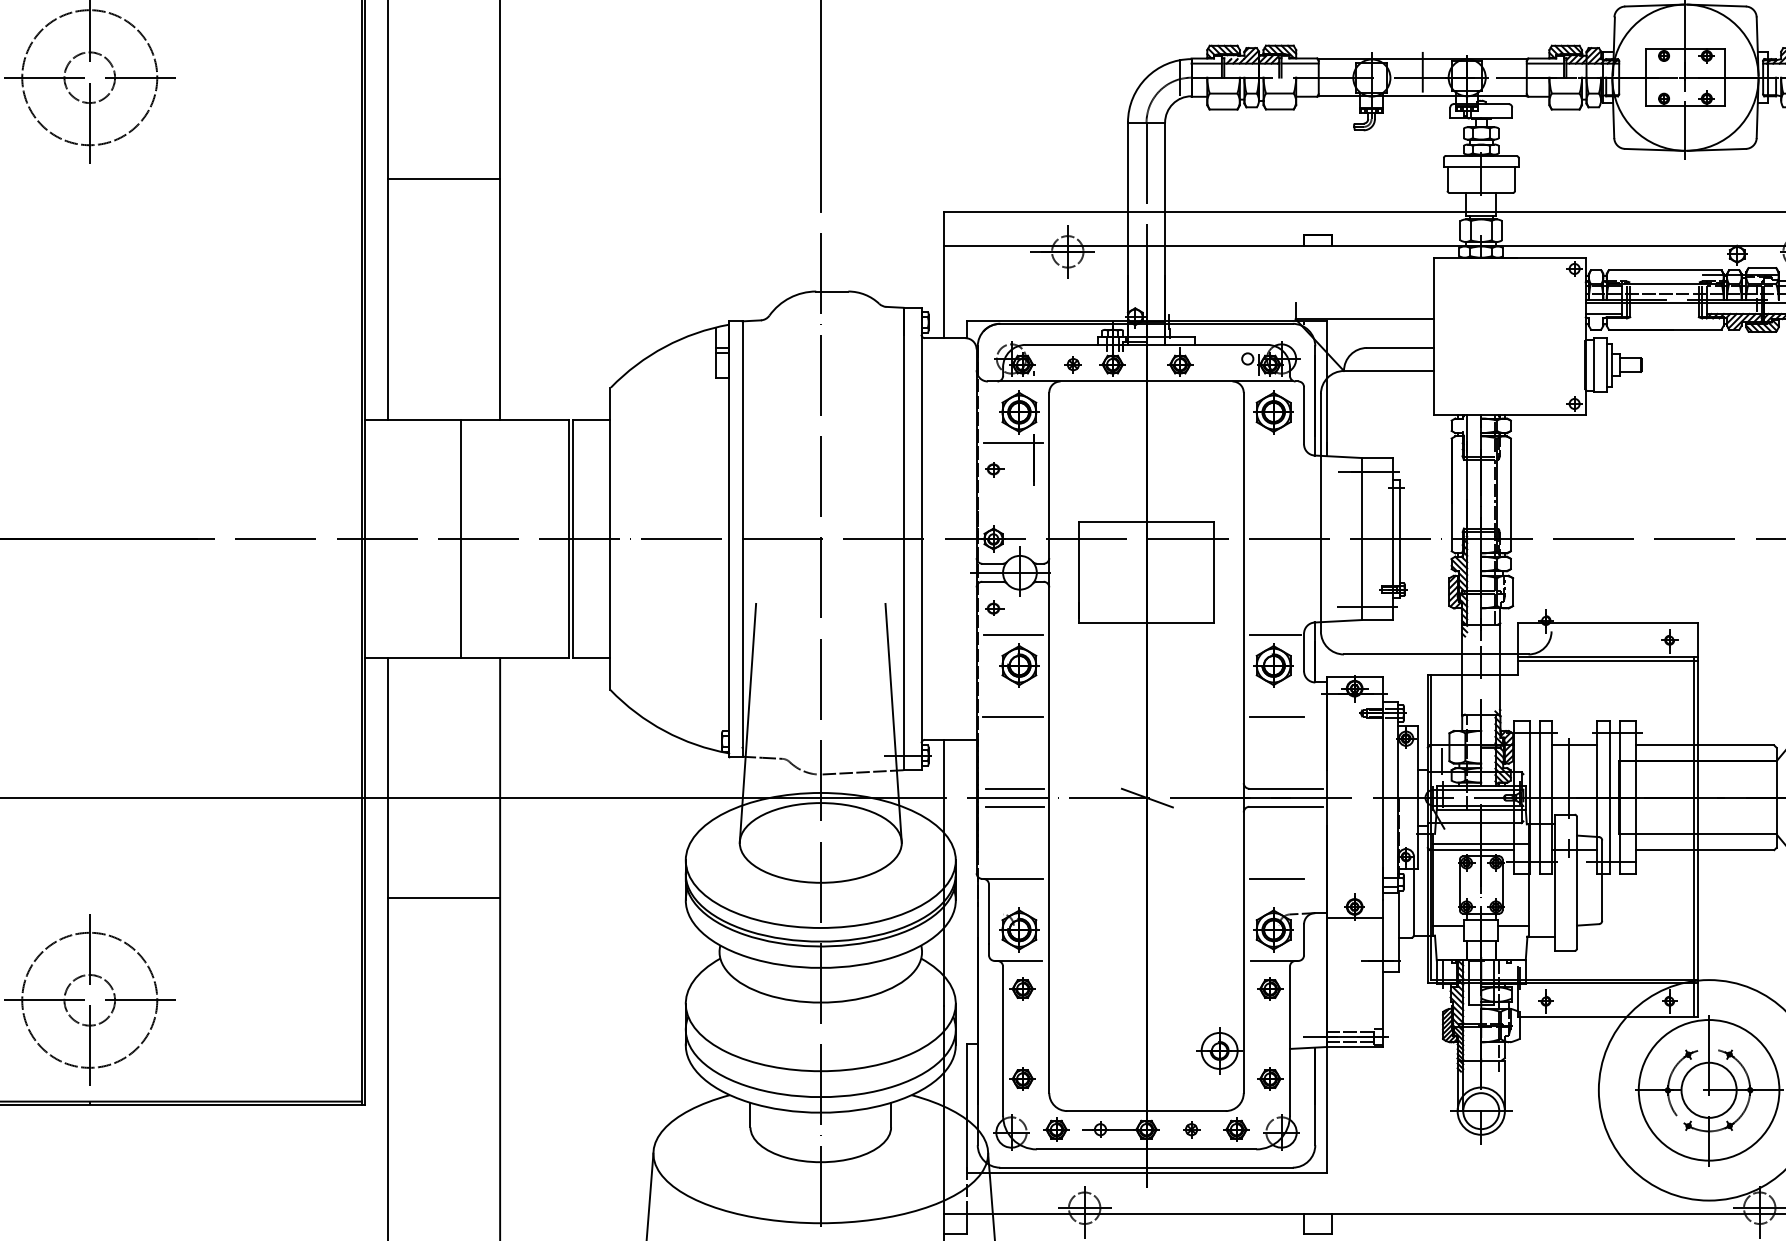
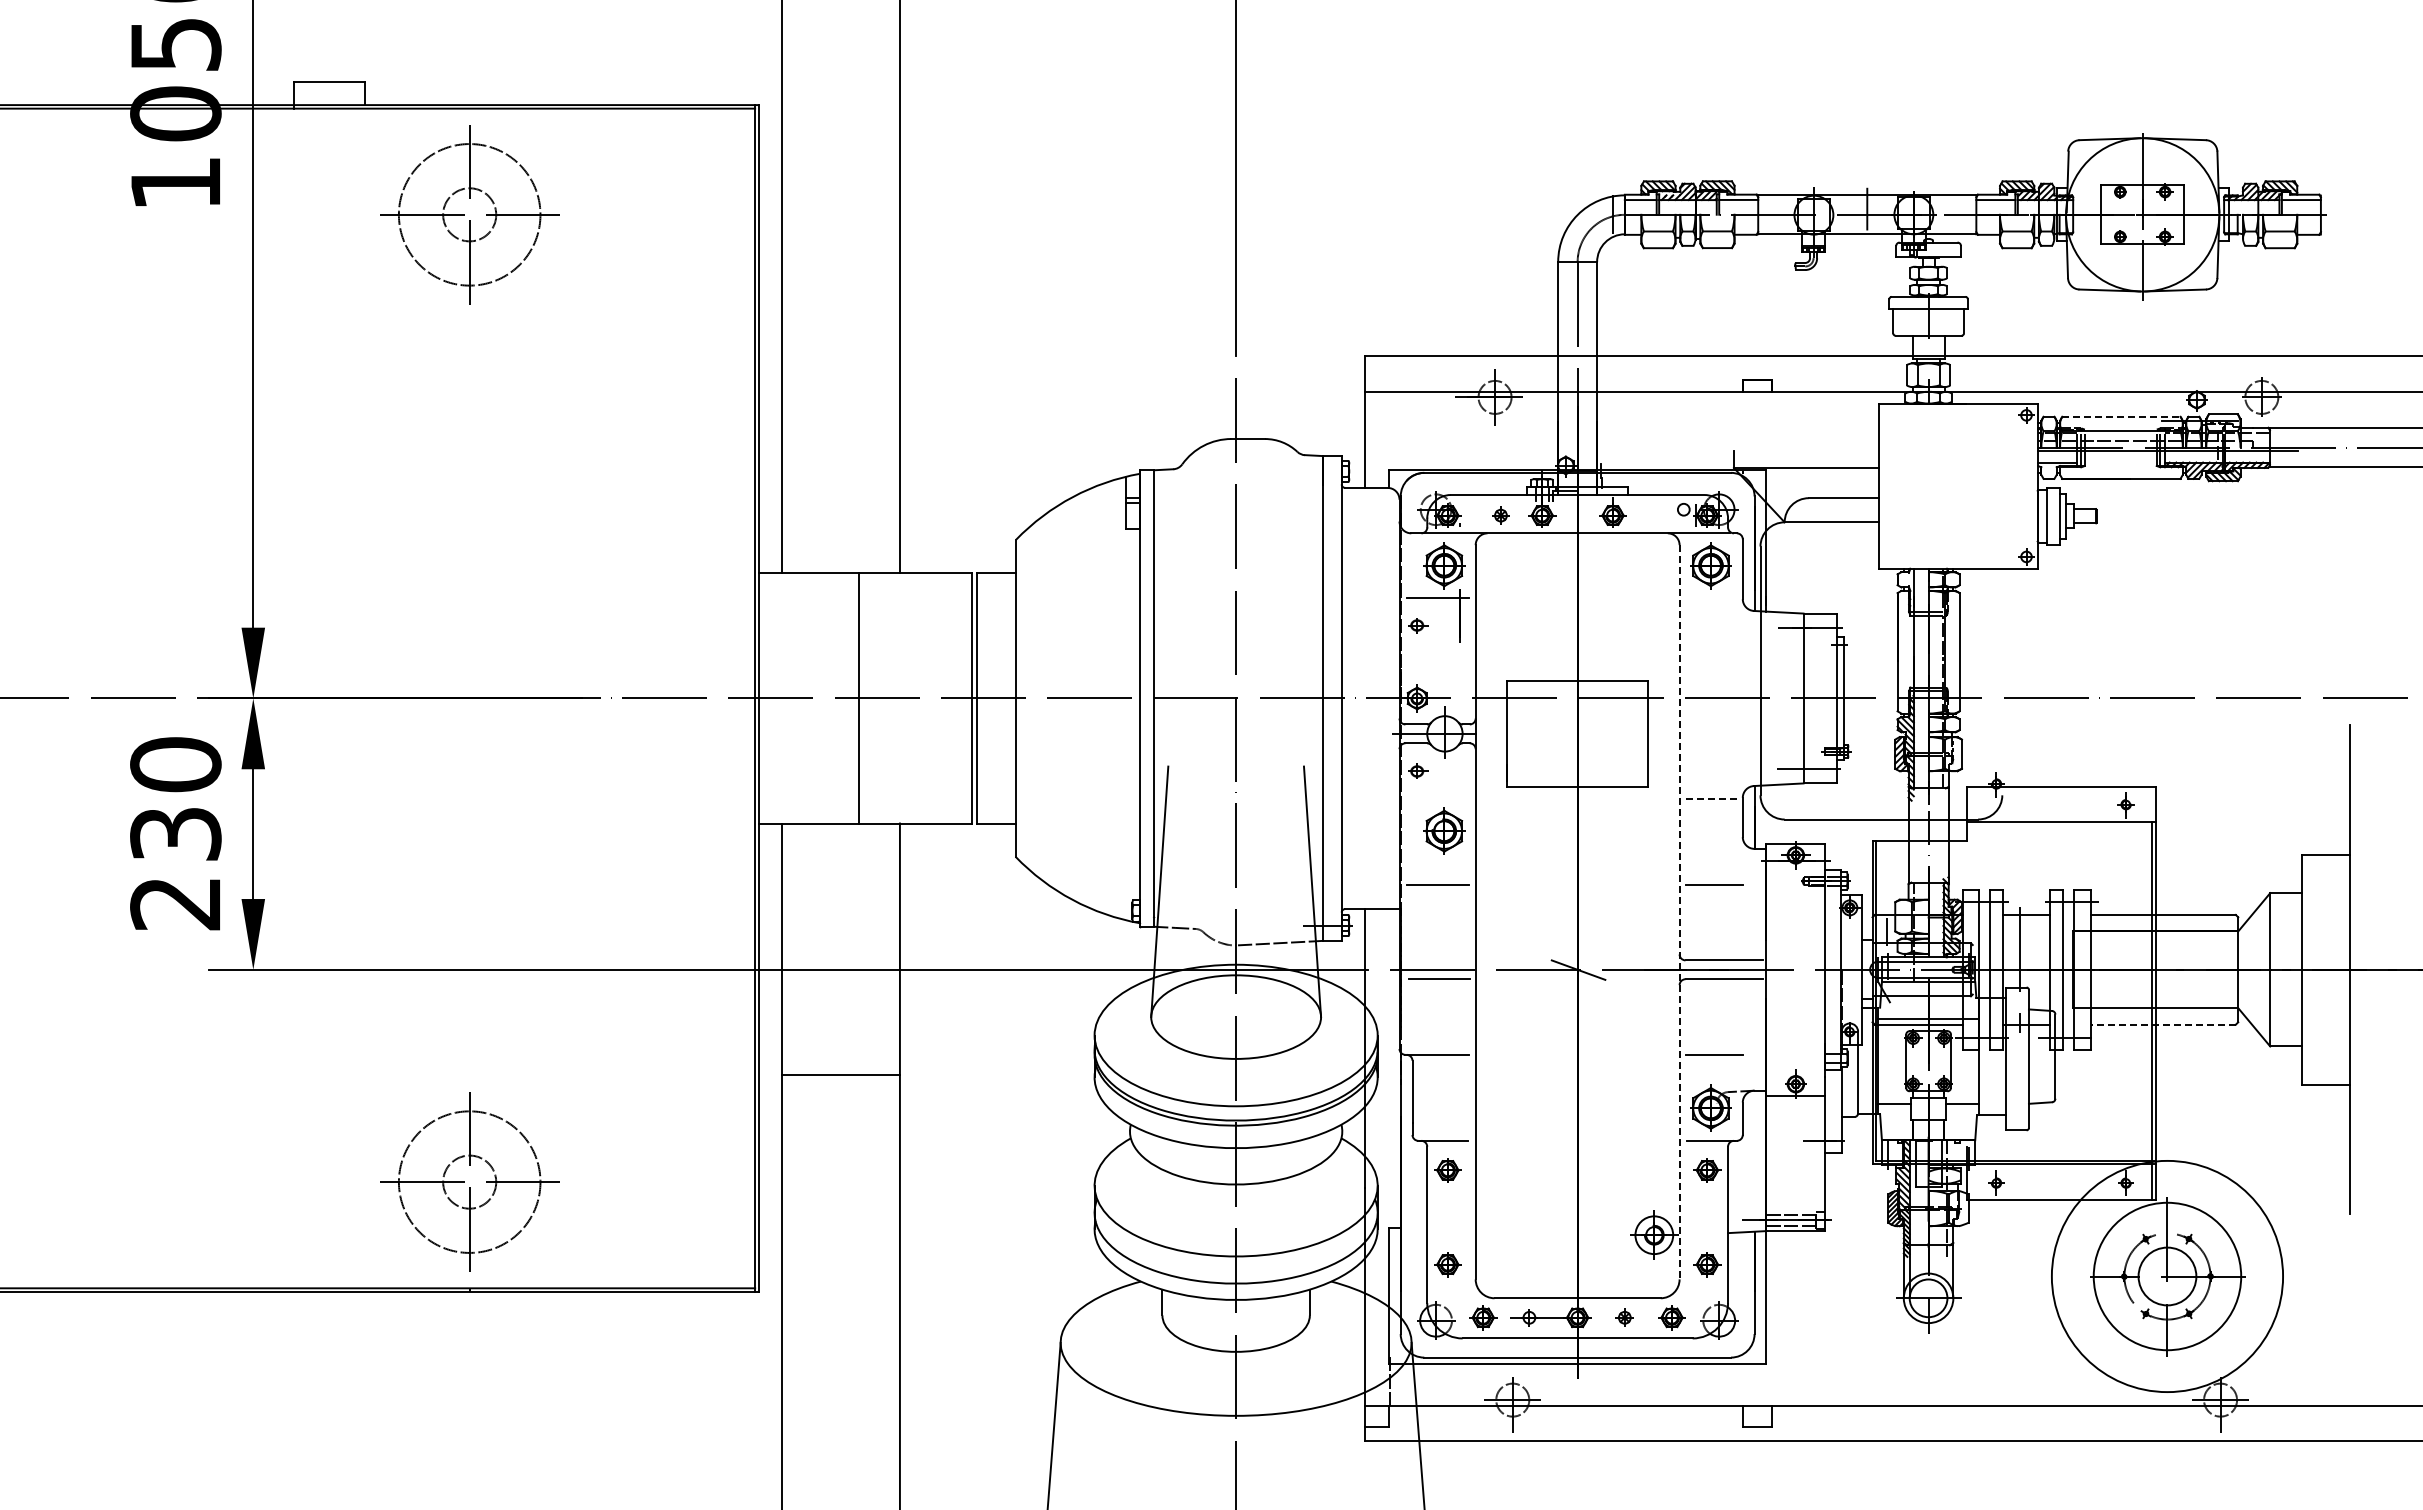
line: (443, 179) -> (840, 321), removed
line: (1665, 270) -> (2121, 416), solid -> dashed
line: (1013, 634) -> (1438, 798), removed
line: (1275, 634) -> (1712, 798), solid -> dashed
line: (1607, 660) -> (2060, 825), removed
part: (1273, 664) -> (1710, 830), removed
line: (1243, 743) -> (1679, 912), solid -> dashed
line: (1013, 788) -> (1438, 960), removed
line: (1705, 849) -> (2163, 1024), solid -> dashed
part: (1019, 929) -> (1444, 1107), removed

